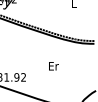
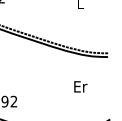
text: (53, 66) -> (80, 87), moved

